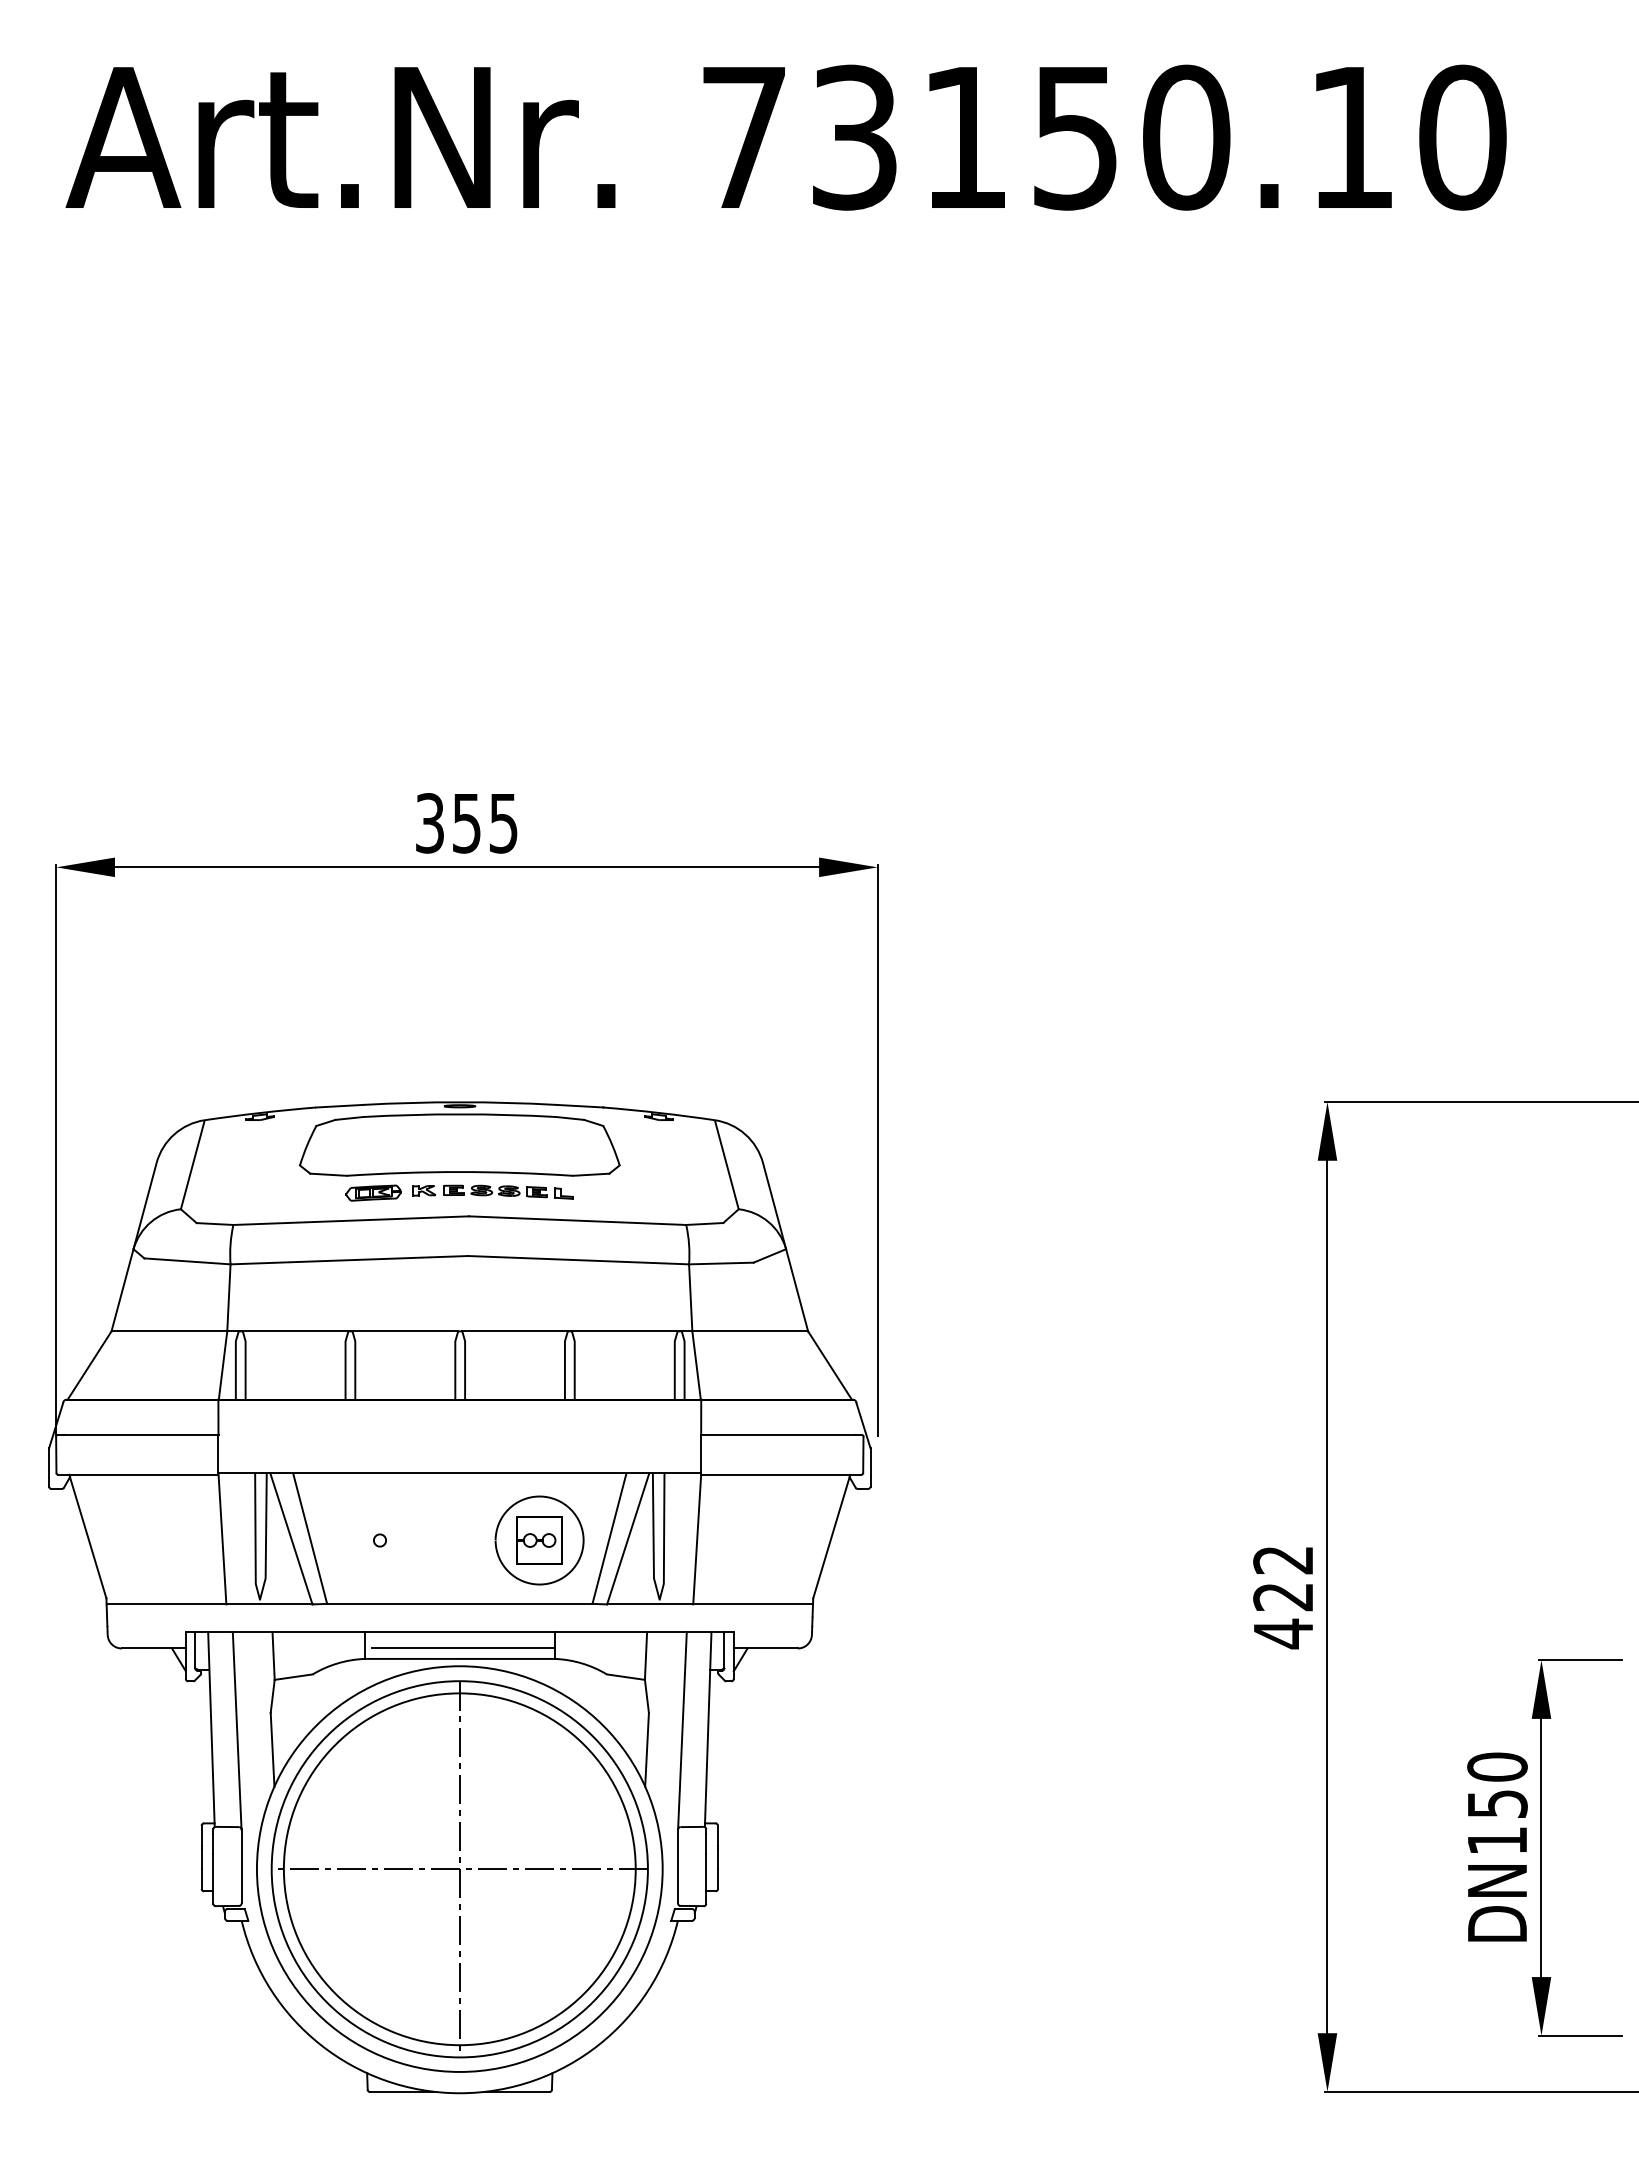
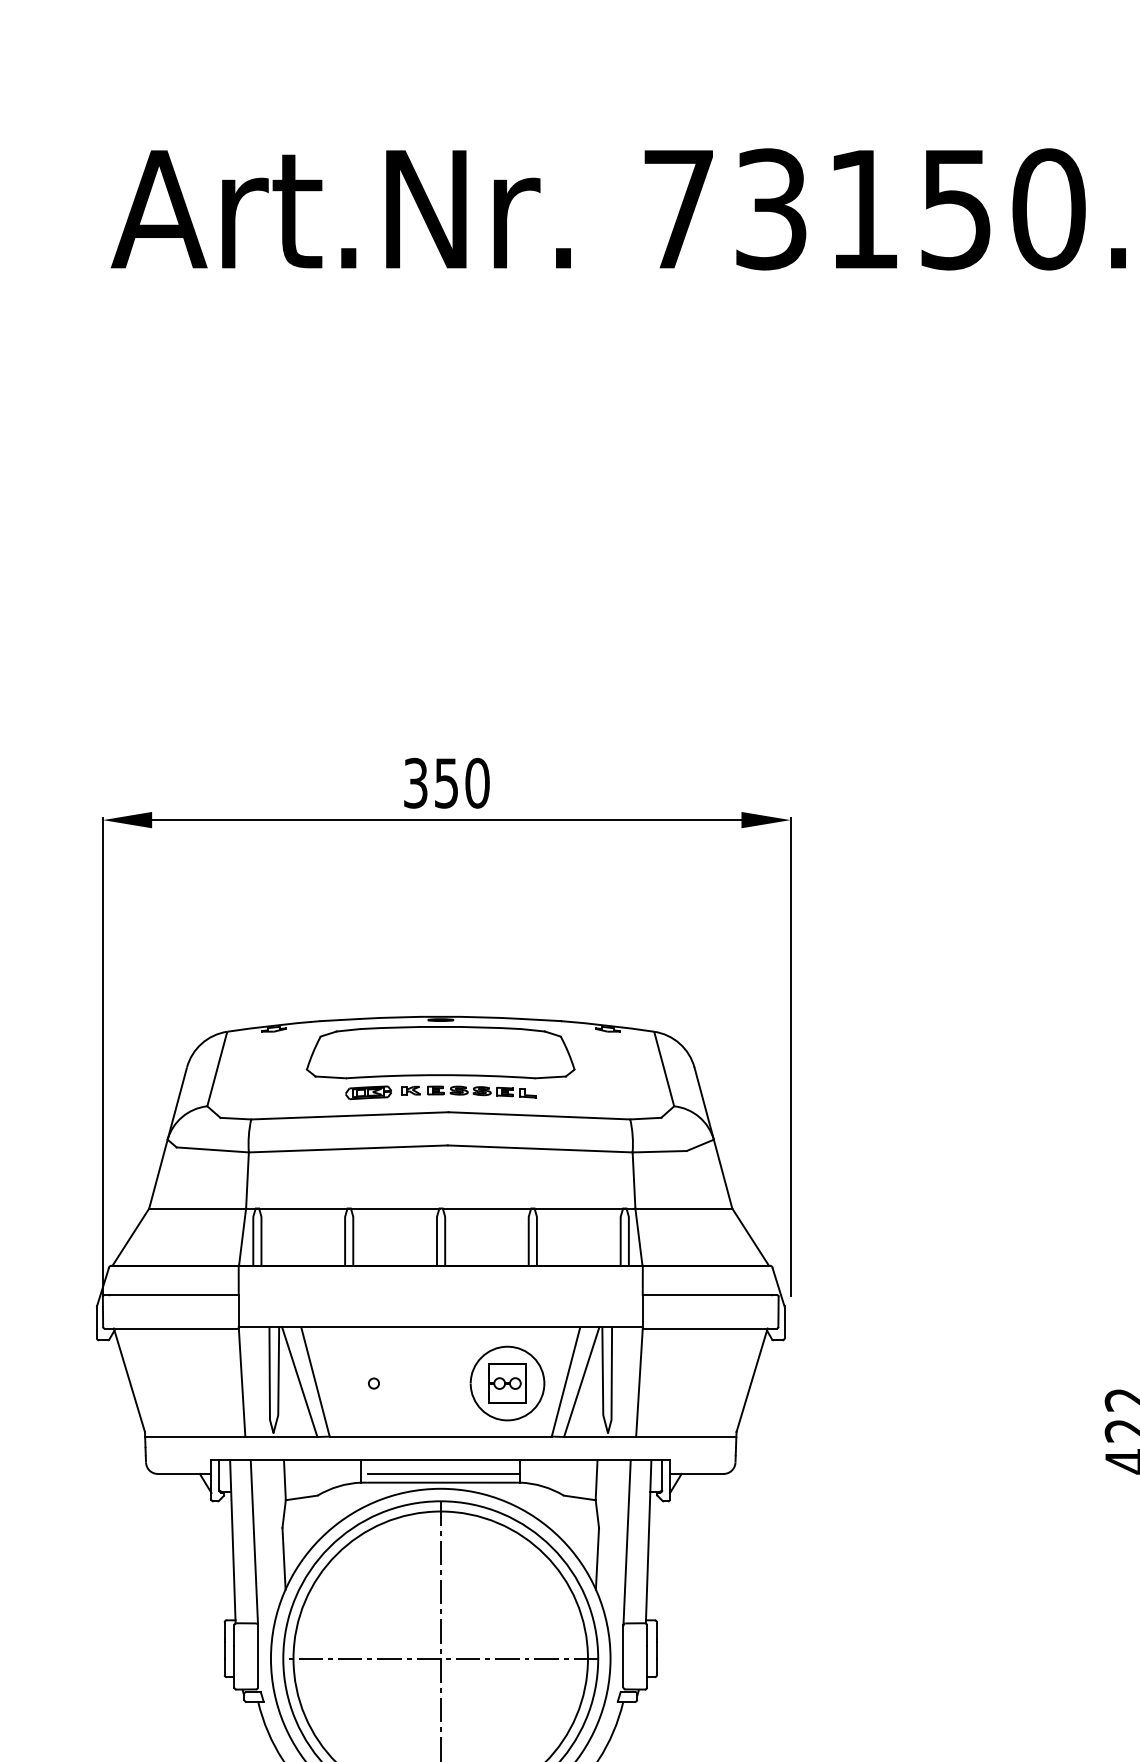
text: (503, 823) -> (477, 783), 355 -> 350

